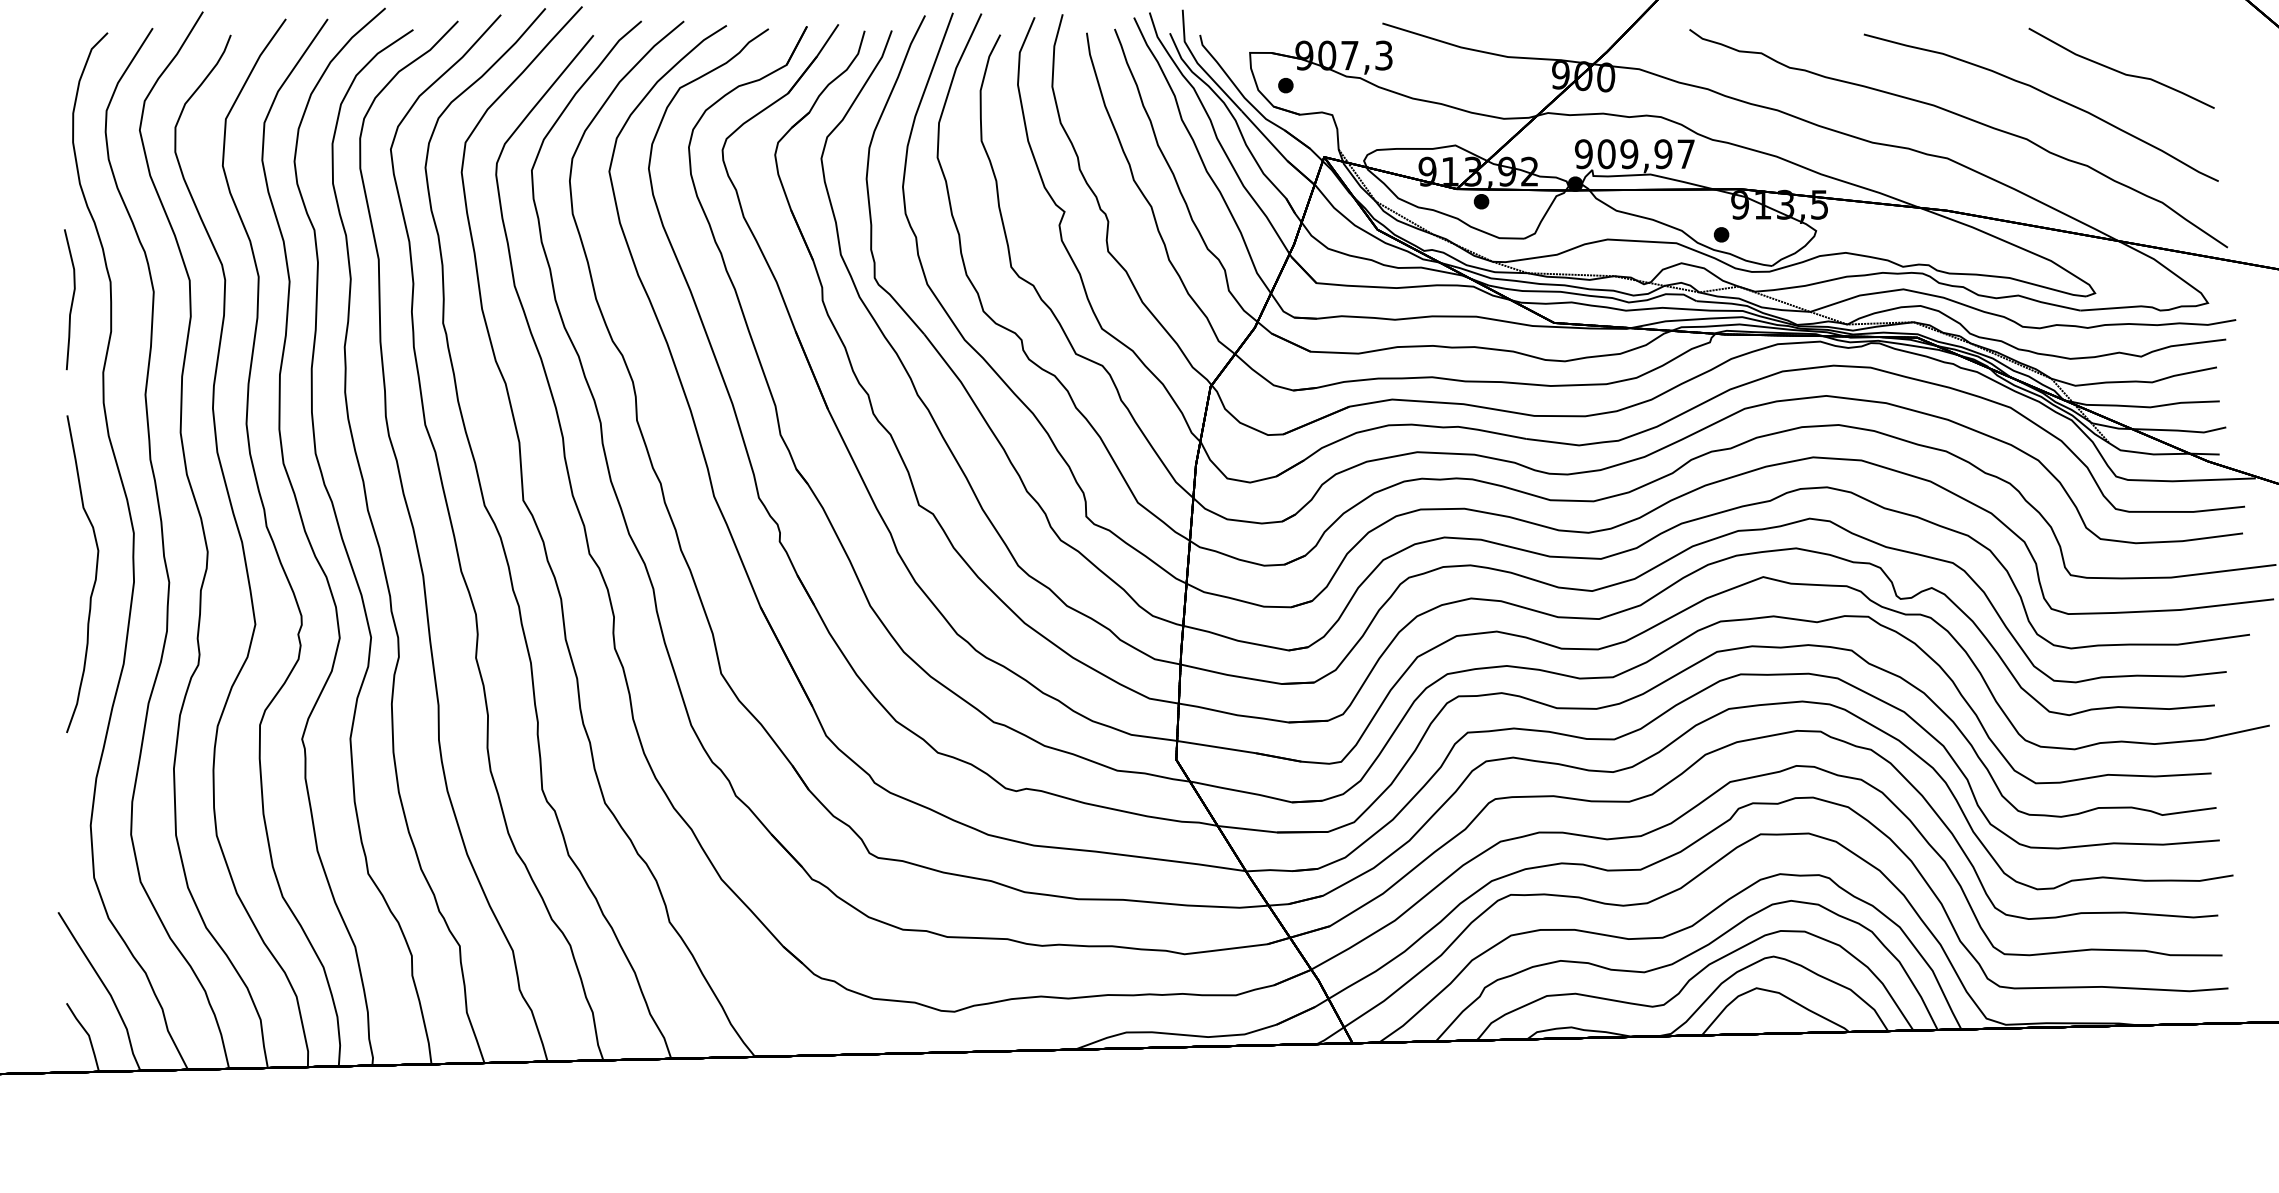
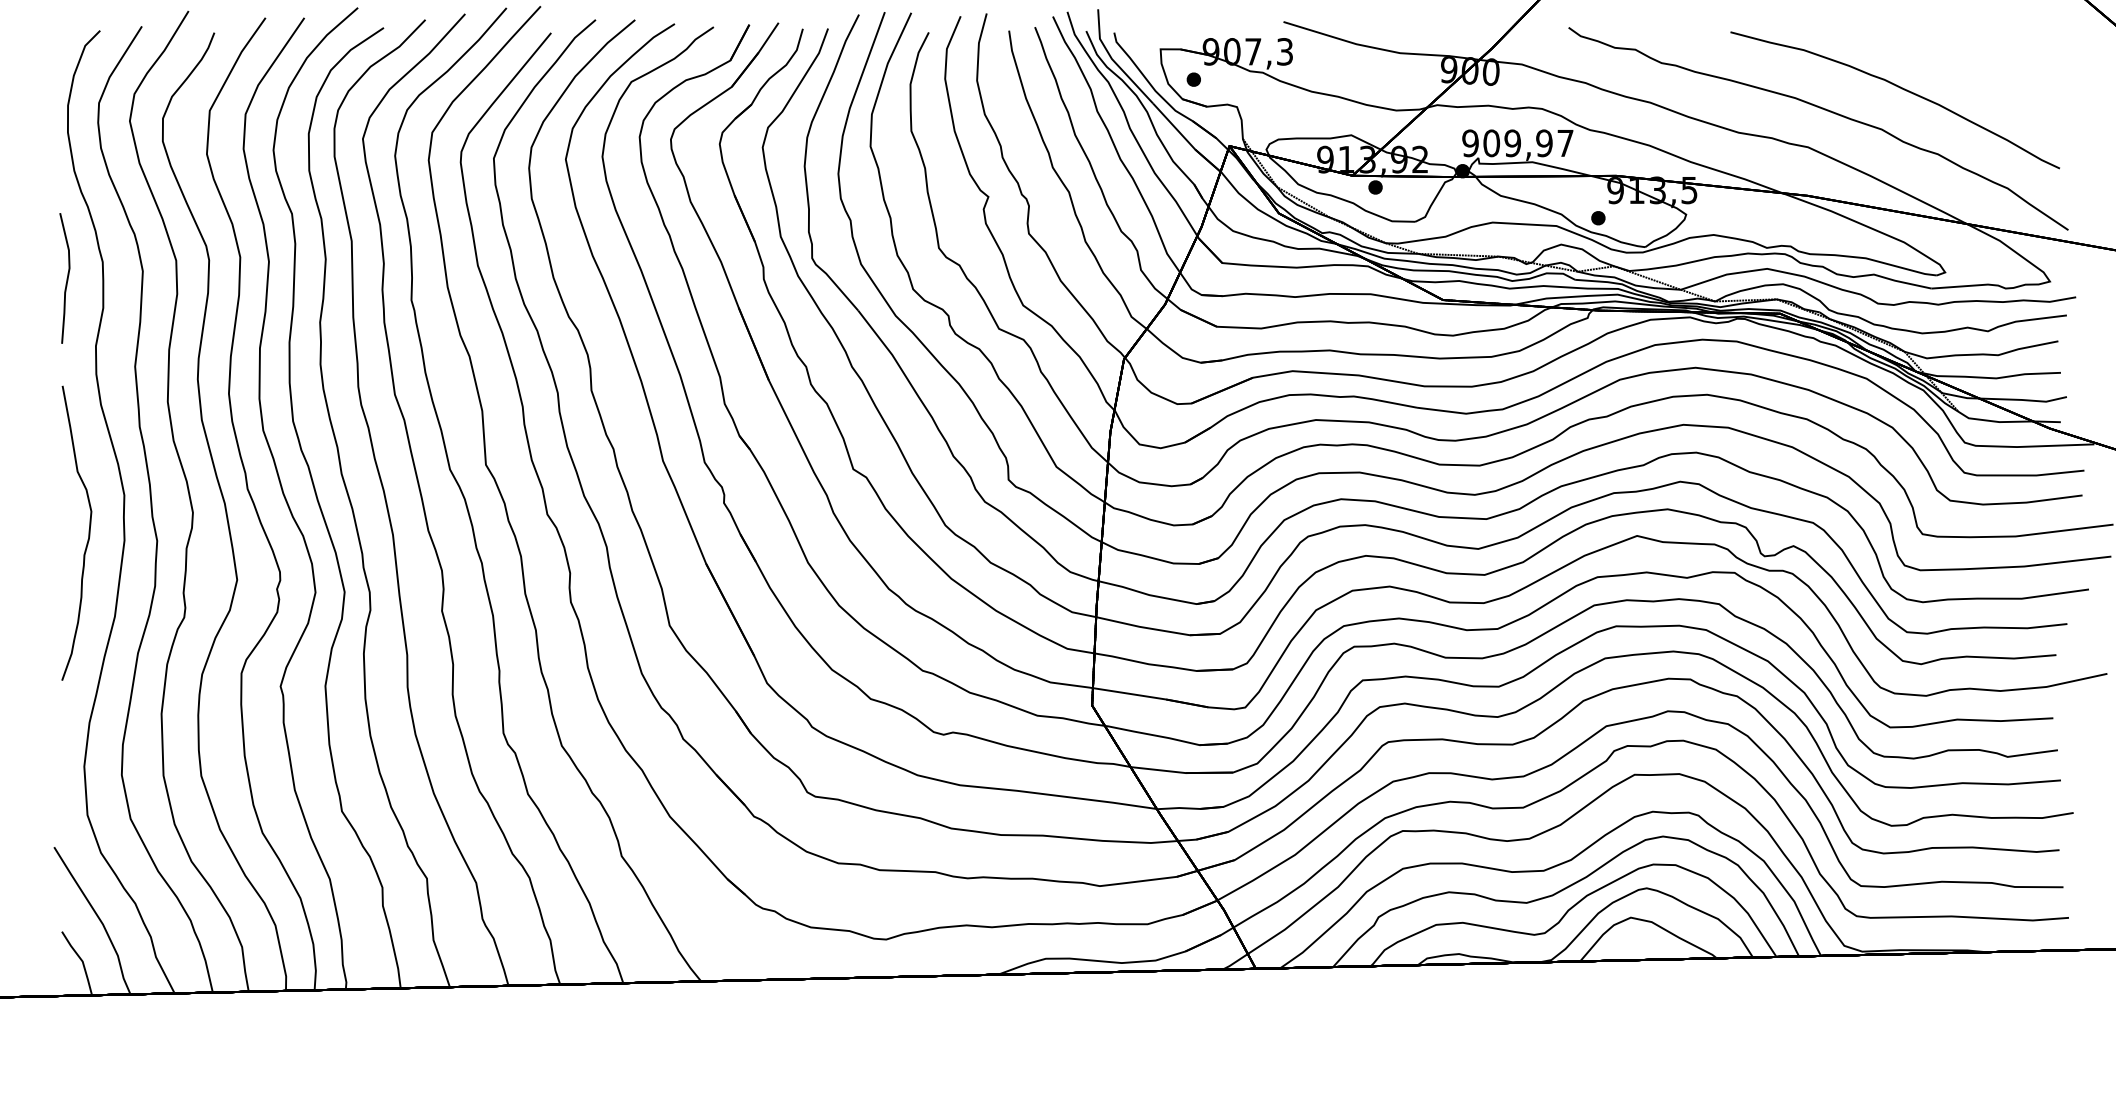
curve: (2121, 71) -> (1969, 66), removed

